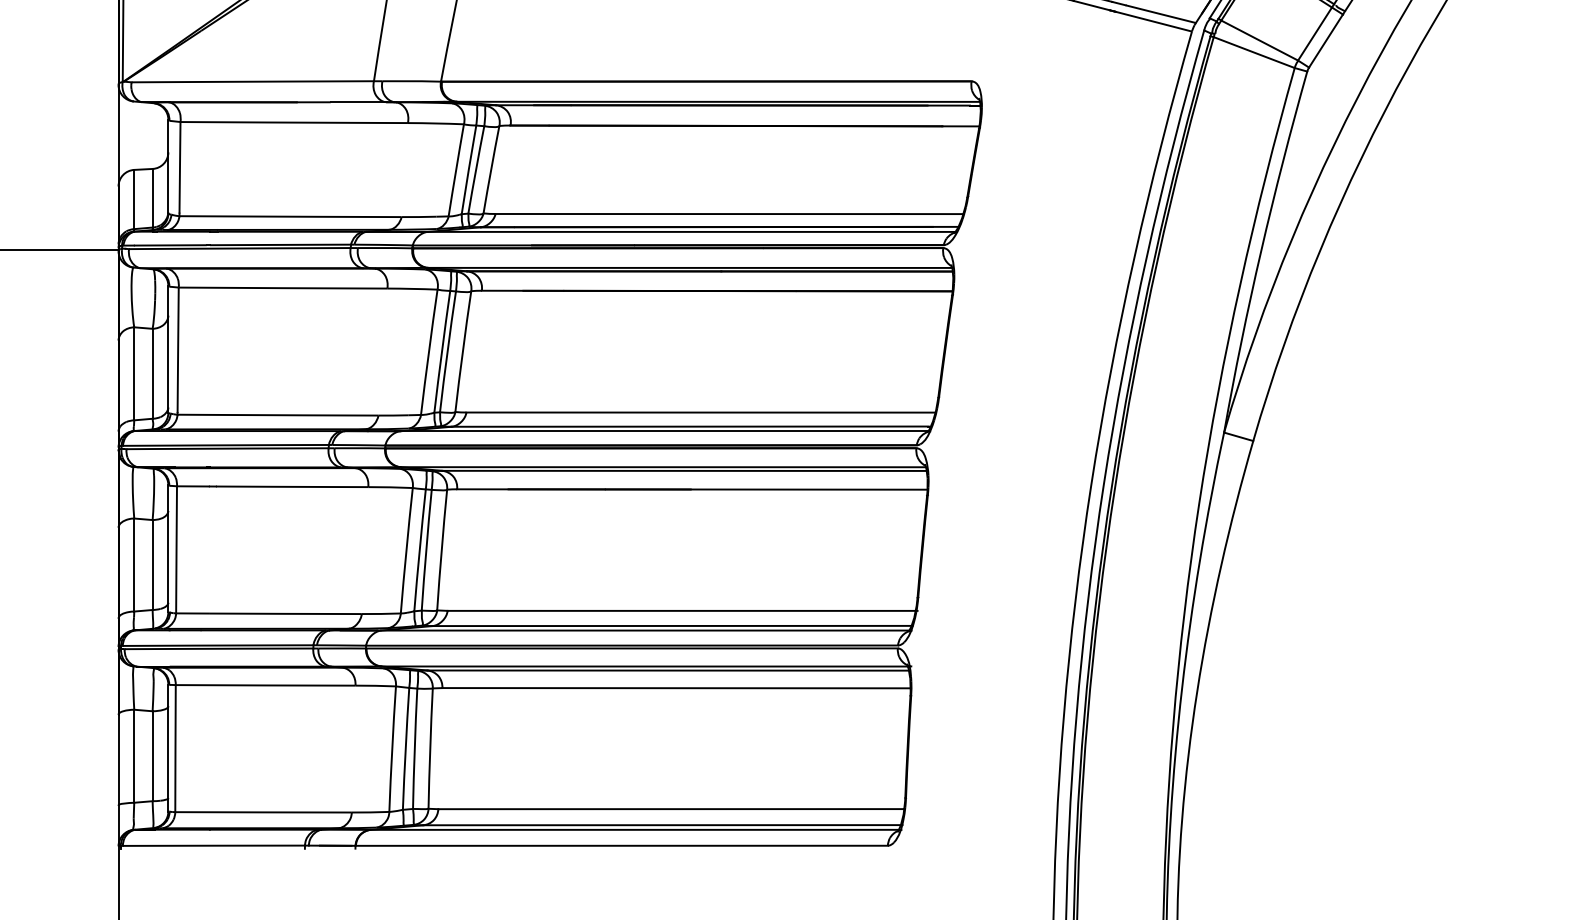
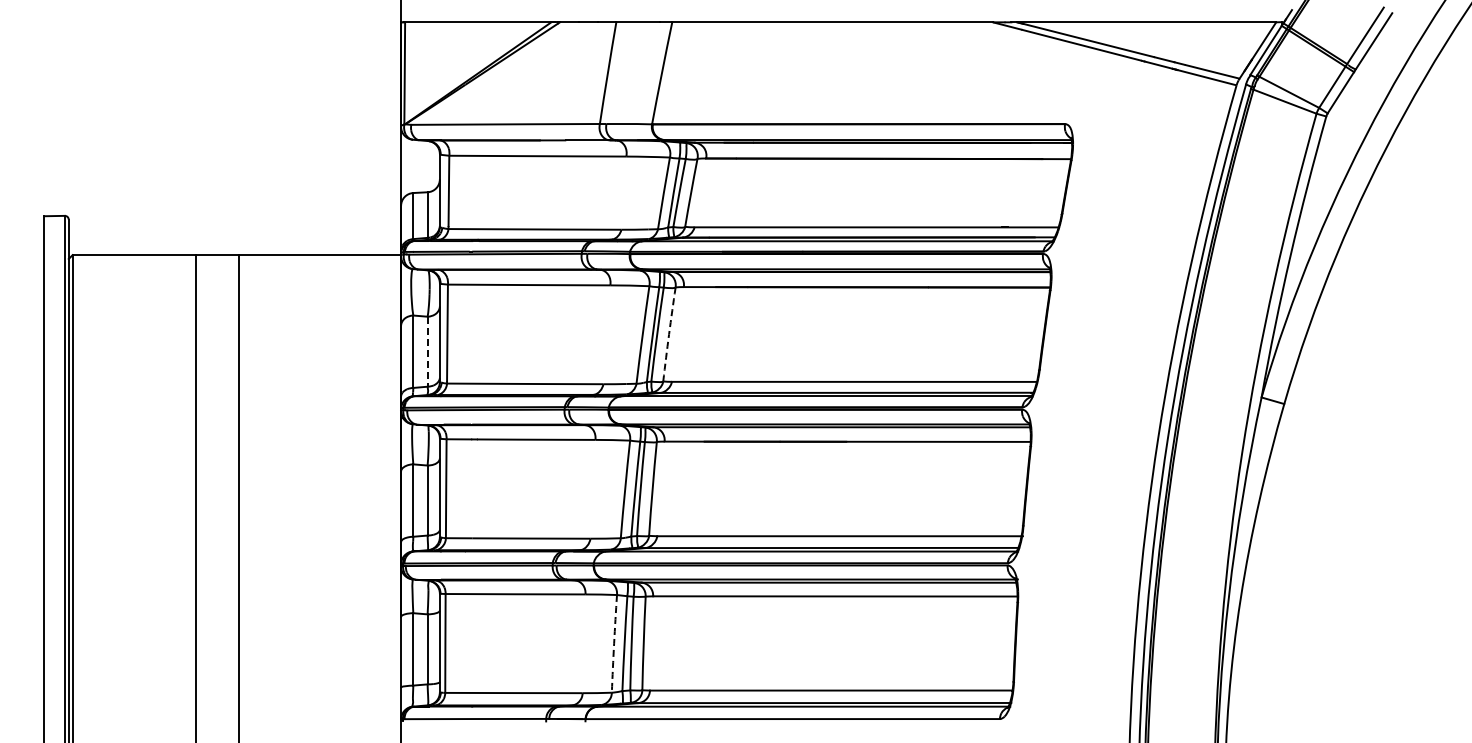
arc: (463, 351) -> (669, 334), solid -> dashed
line: (152, 373) -> (427, 351), solid -> dashed
arc: (392, 748) -> (614, 643), solid -> dashed

